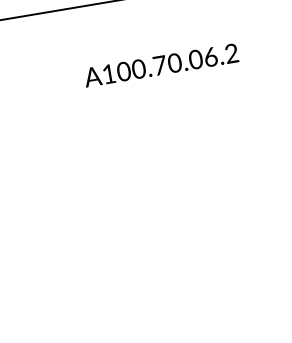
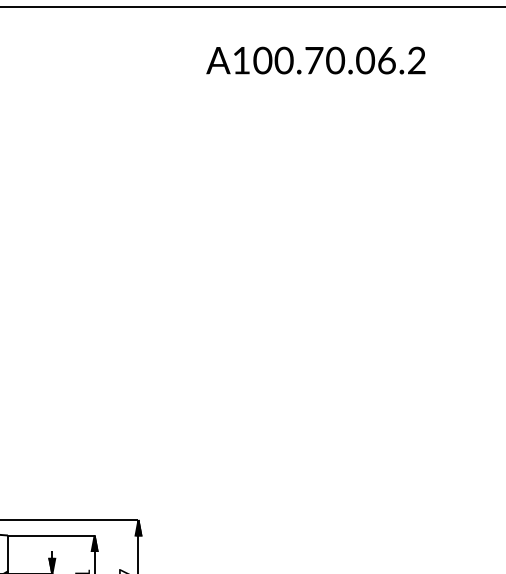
text: (160, 65) -> (315, 60), moved

